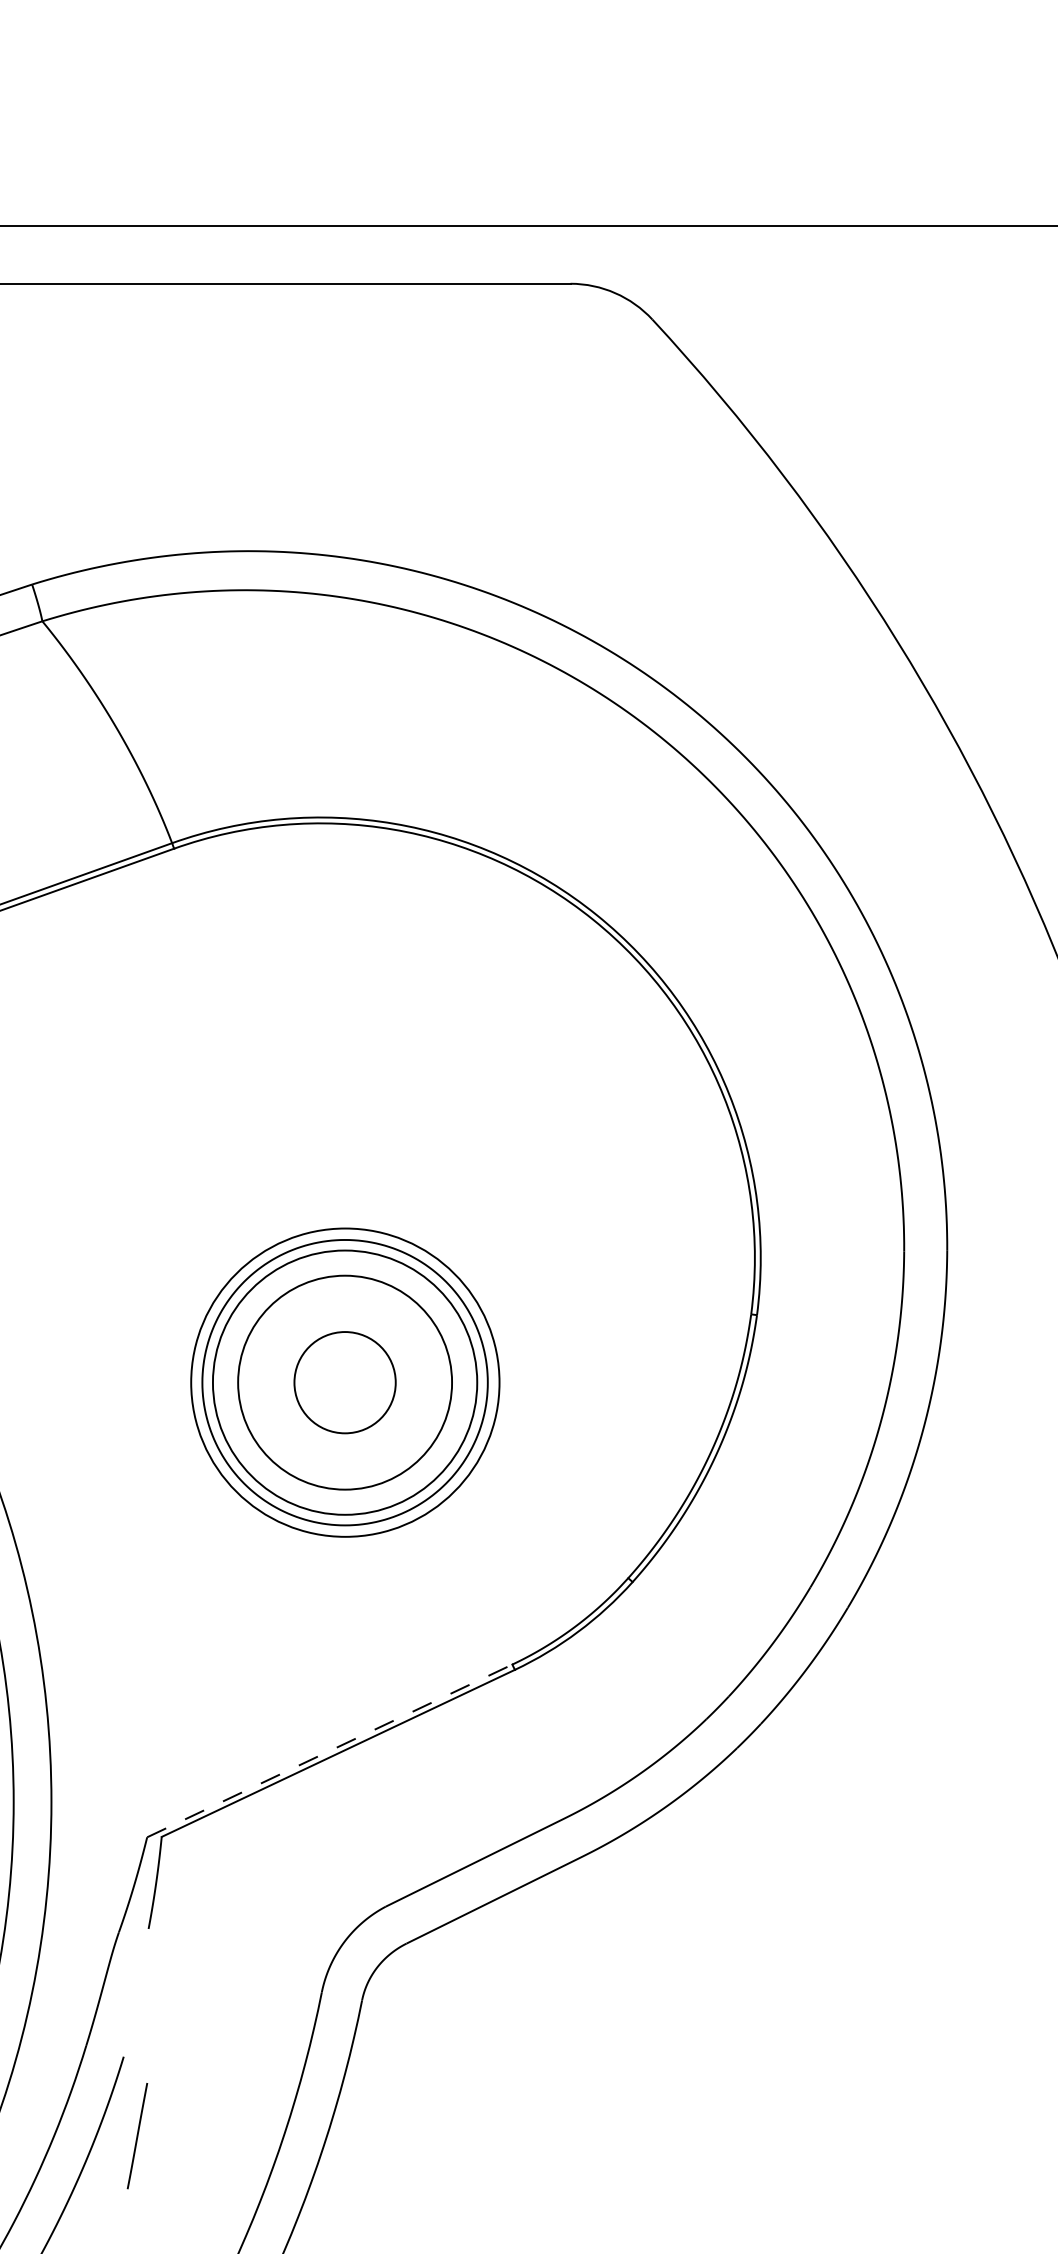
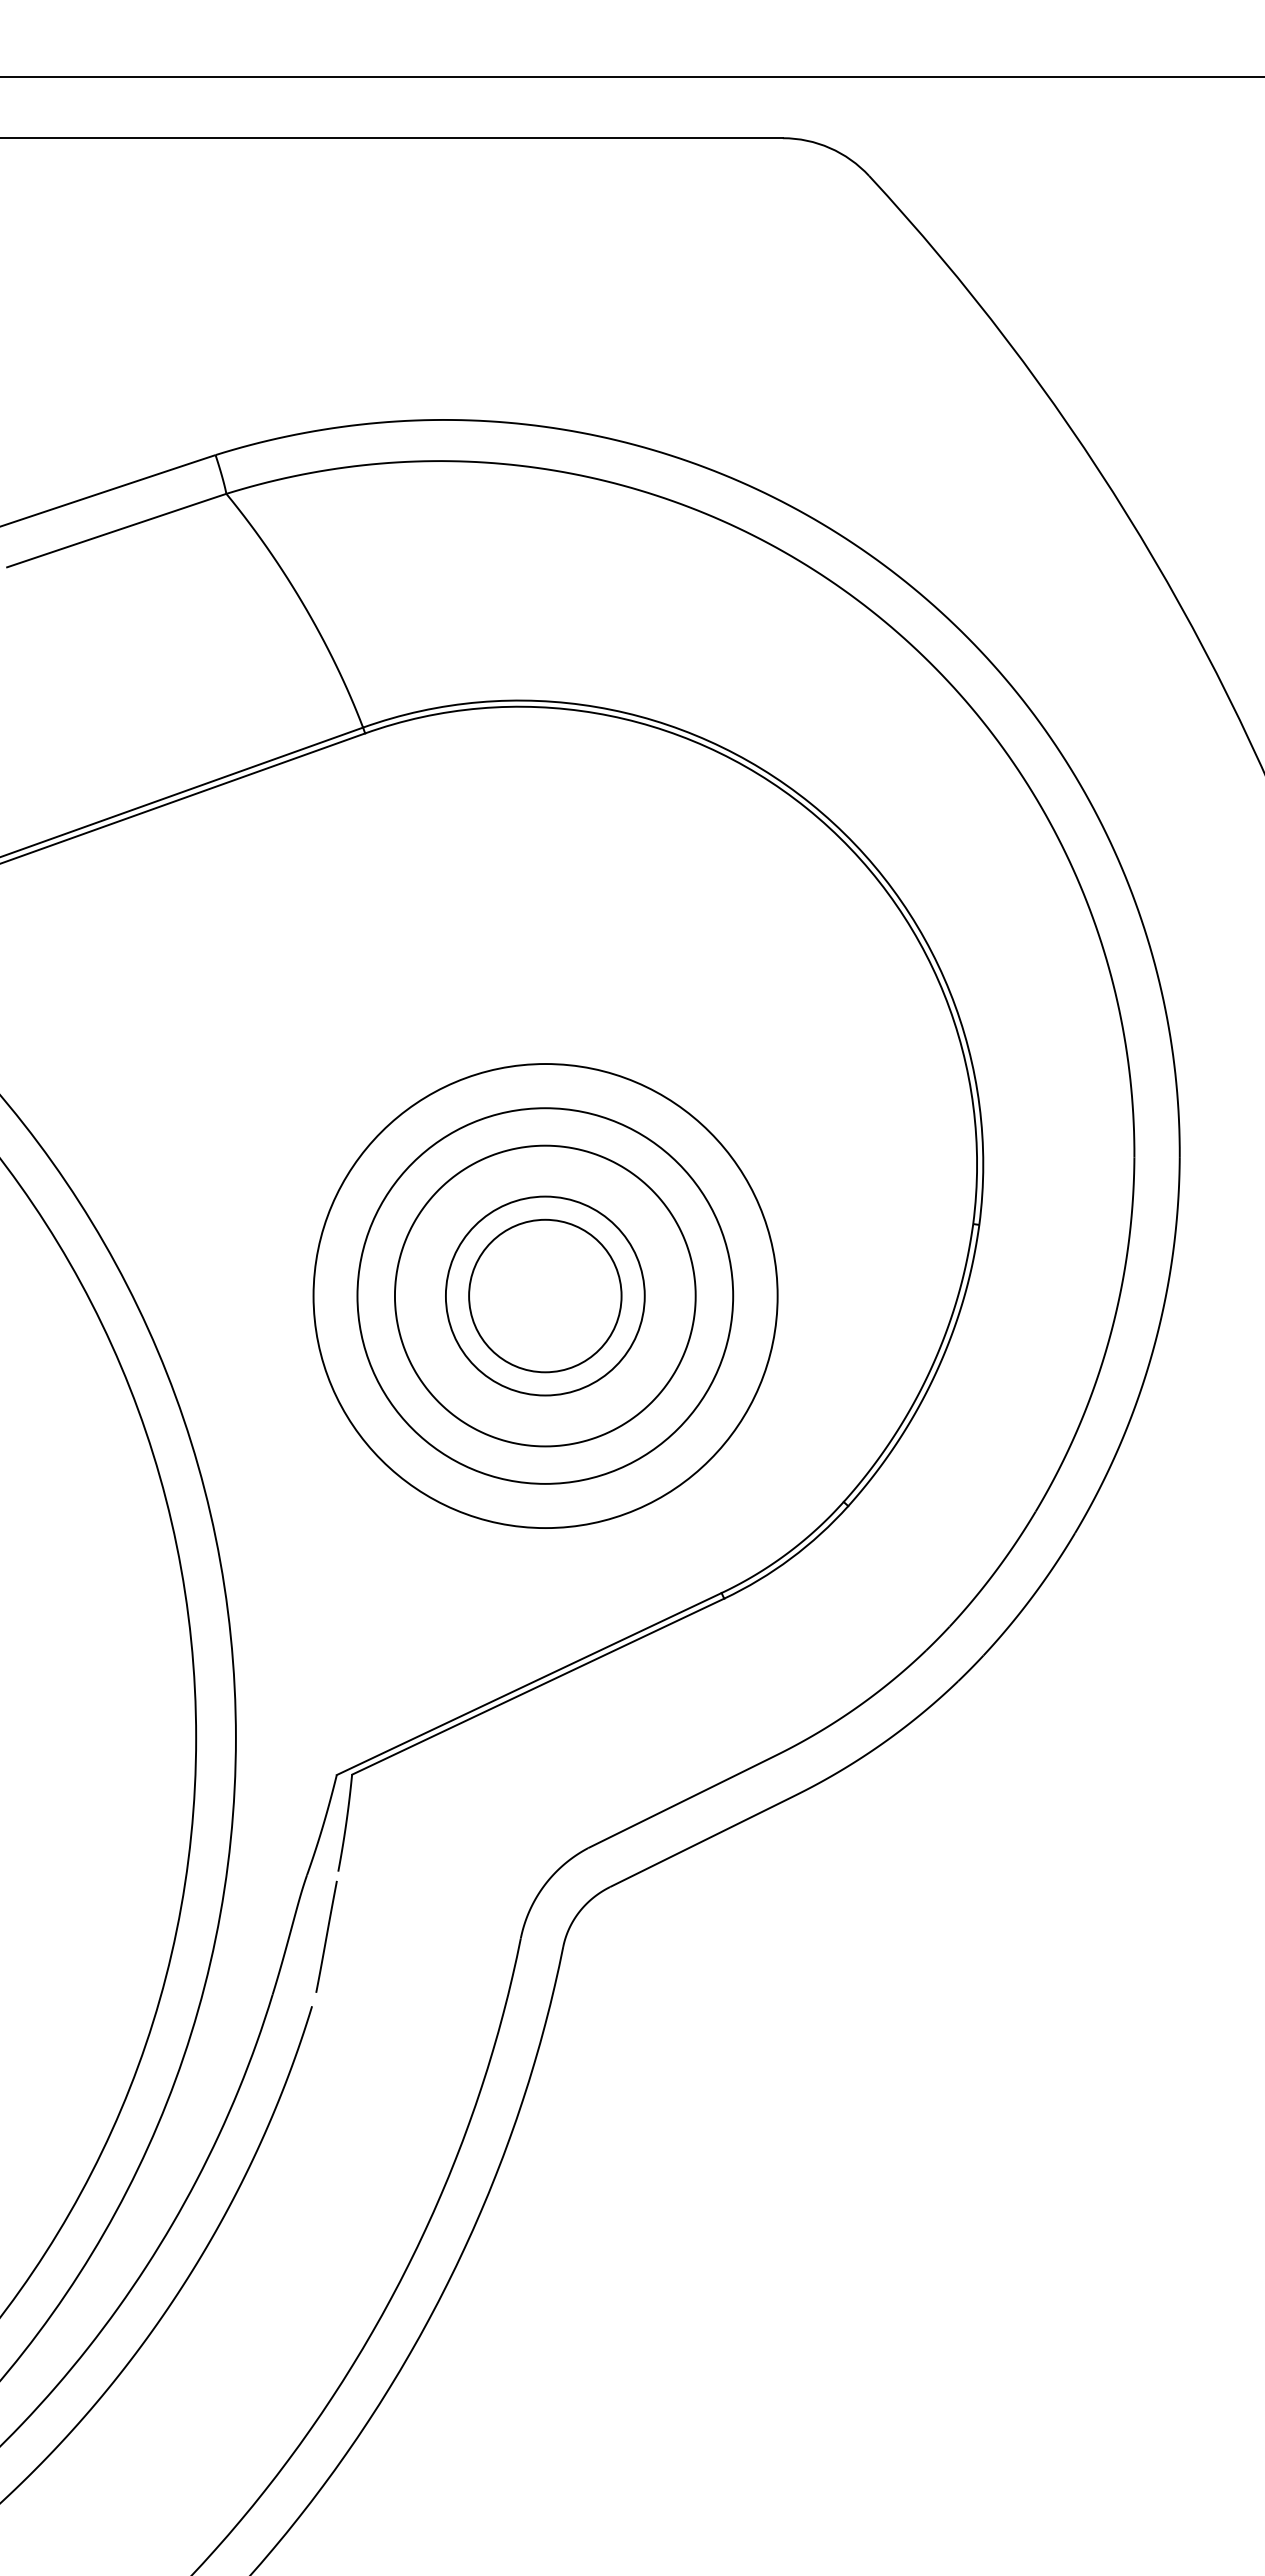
circle: (344, 1382) -> (544, 1295), size x0.71
circle: (345, 1382) -> (545, 1295), size x1.43
circle: (345, 1382) -> (545, 1295), size x1.67
circle: (345, 1383) -> (545, 1296), size x1.43
line: (330, 1751) -> (529, 1684), dashed -> solid
line: (137, 2135) -> (326, 1936), moved

